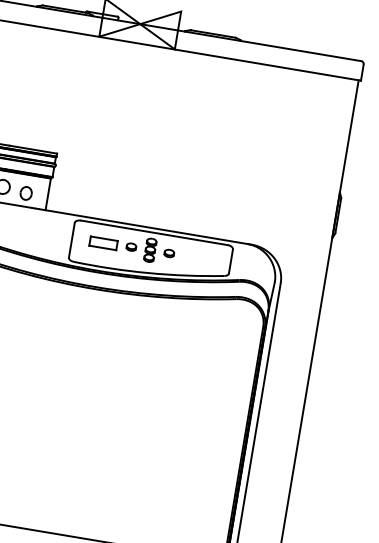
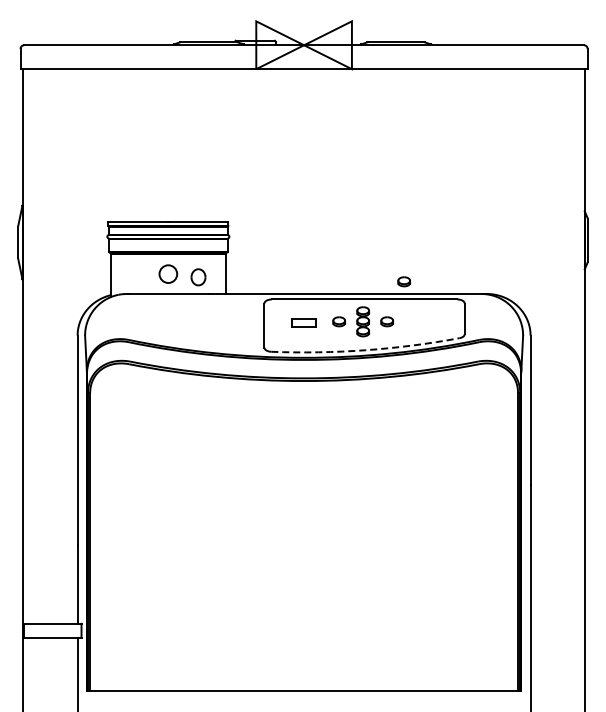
part: (188, 223) -> (404, 281), added
part: (103, 242) -> (303, 322), size x0.7
arc: (148, 273) -> (365, 350), solid -> dashed

